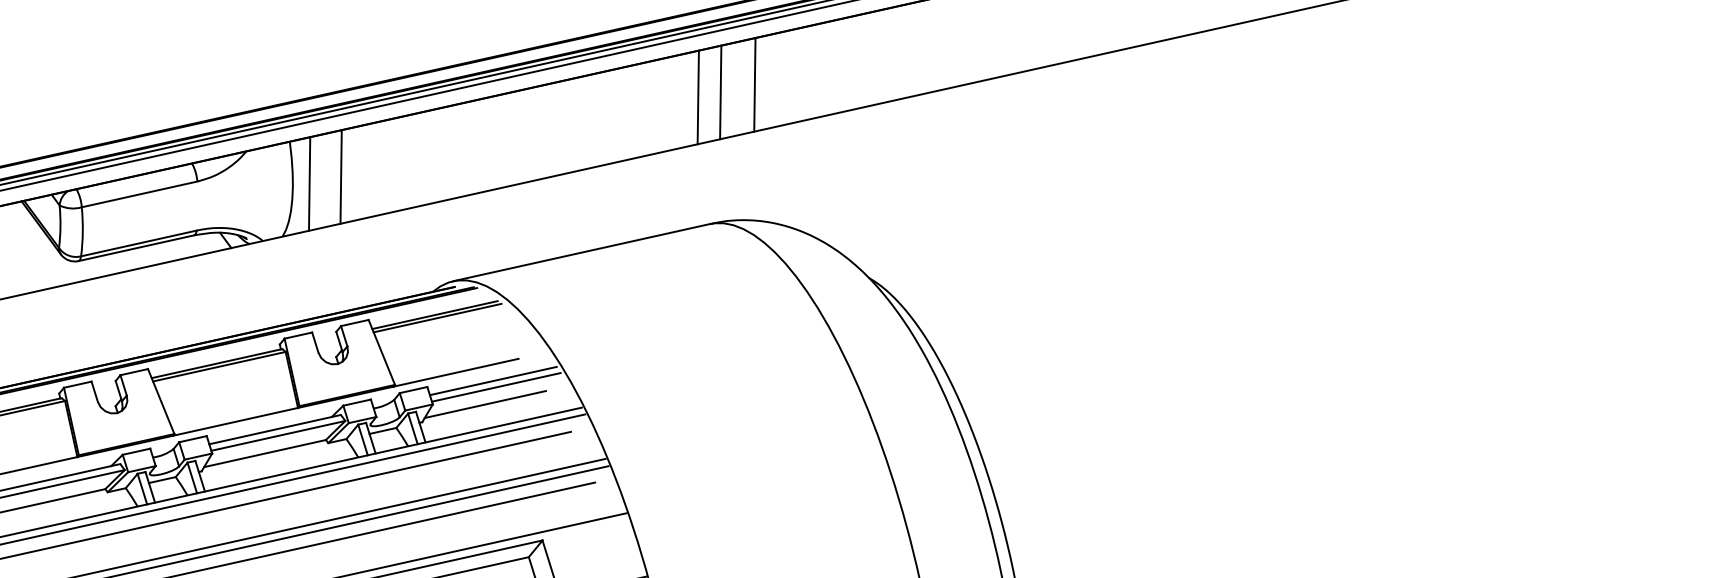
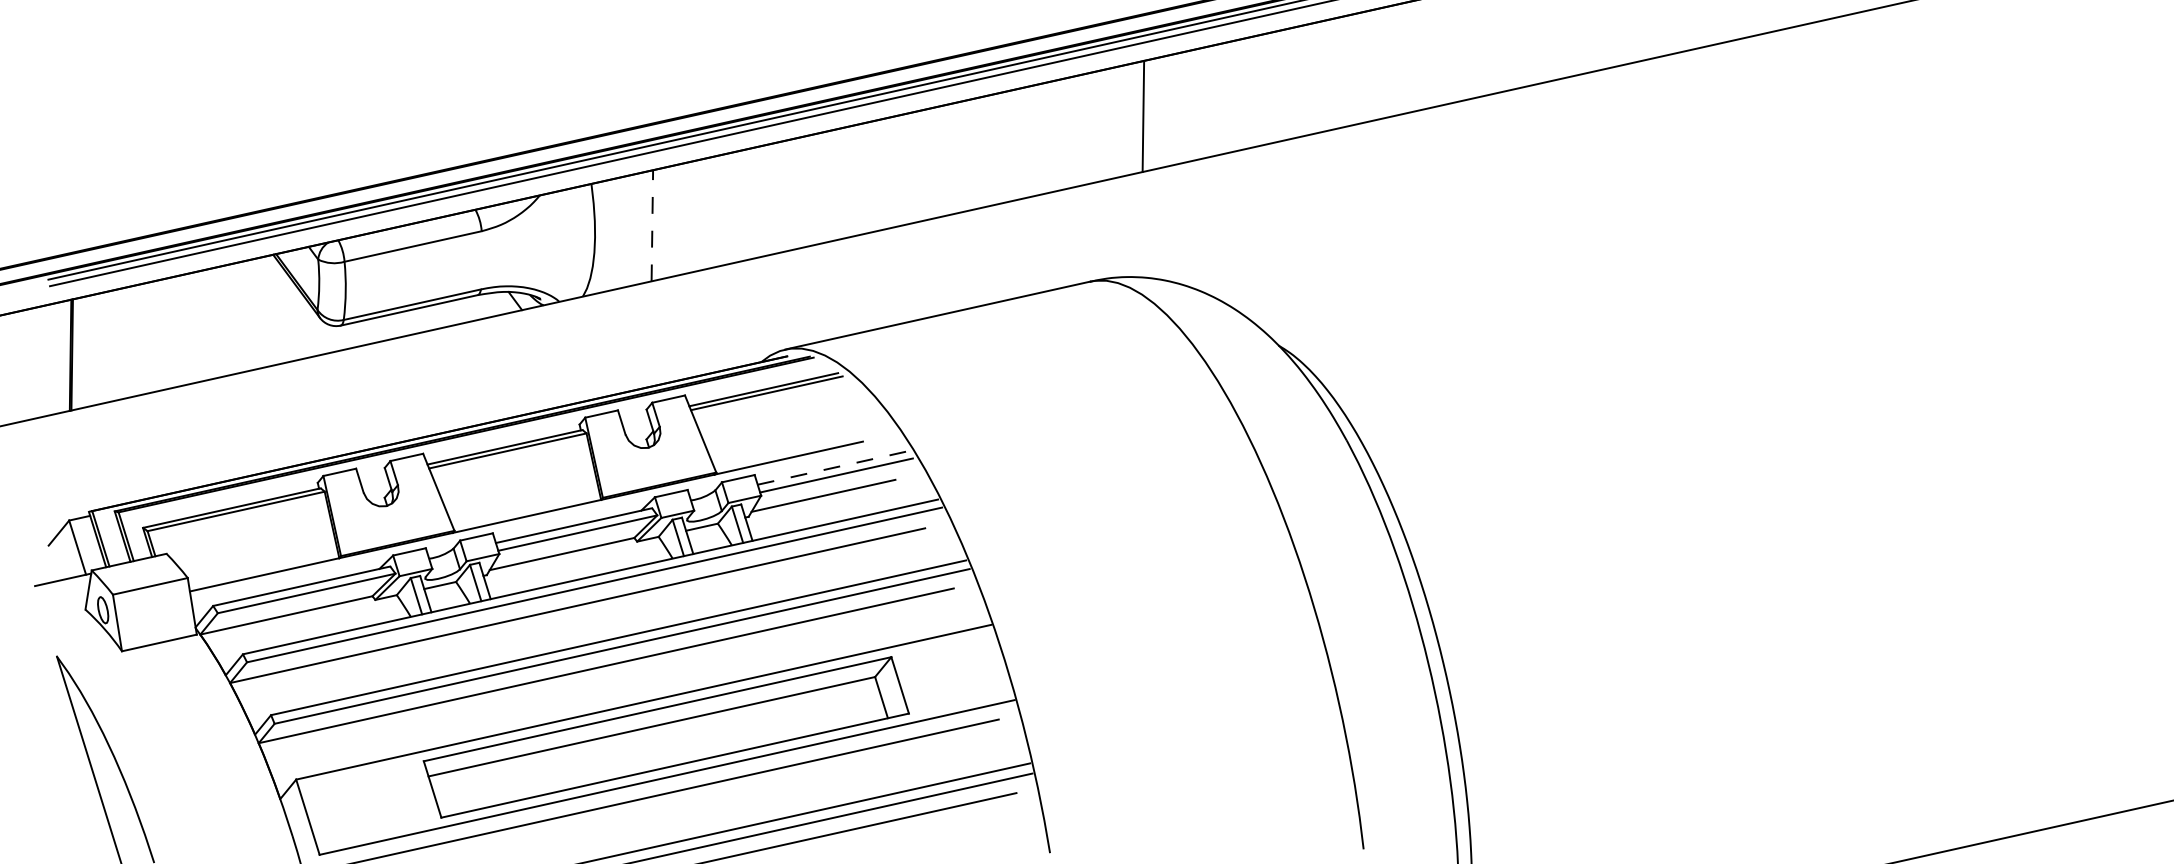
line: (720, 92) -> (1102, 125), removed
line: (697, 97) -> (1075, 131), removed
line: (341, 176) -> (652, 225), solid -> dashed
line: (309, 183) -> (614, 233), removed
line: (493, 380) -> (833, 467), solid -> dashed

